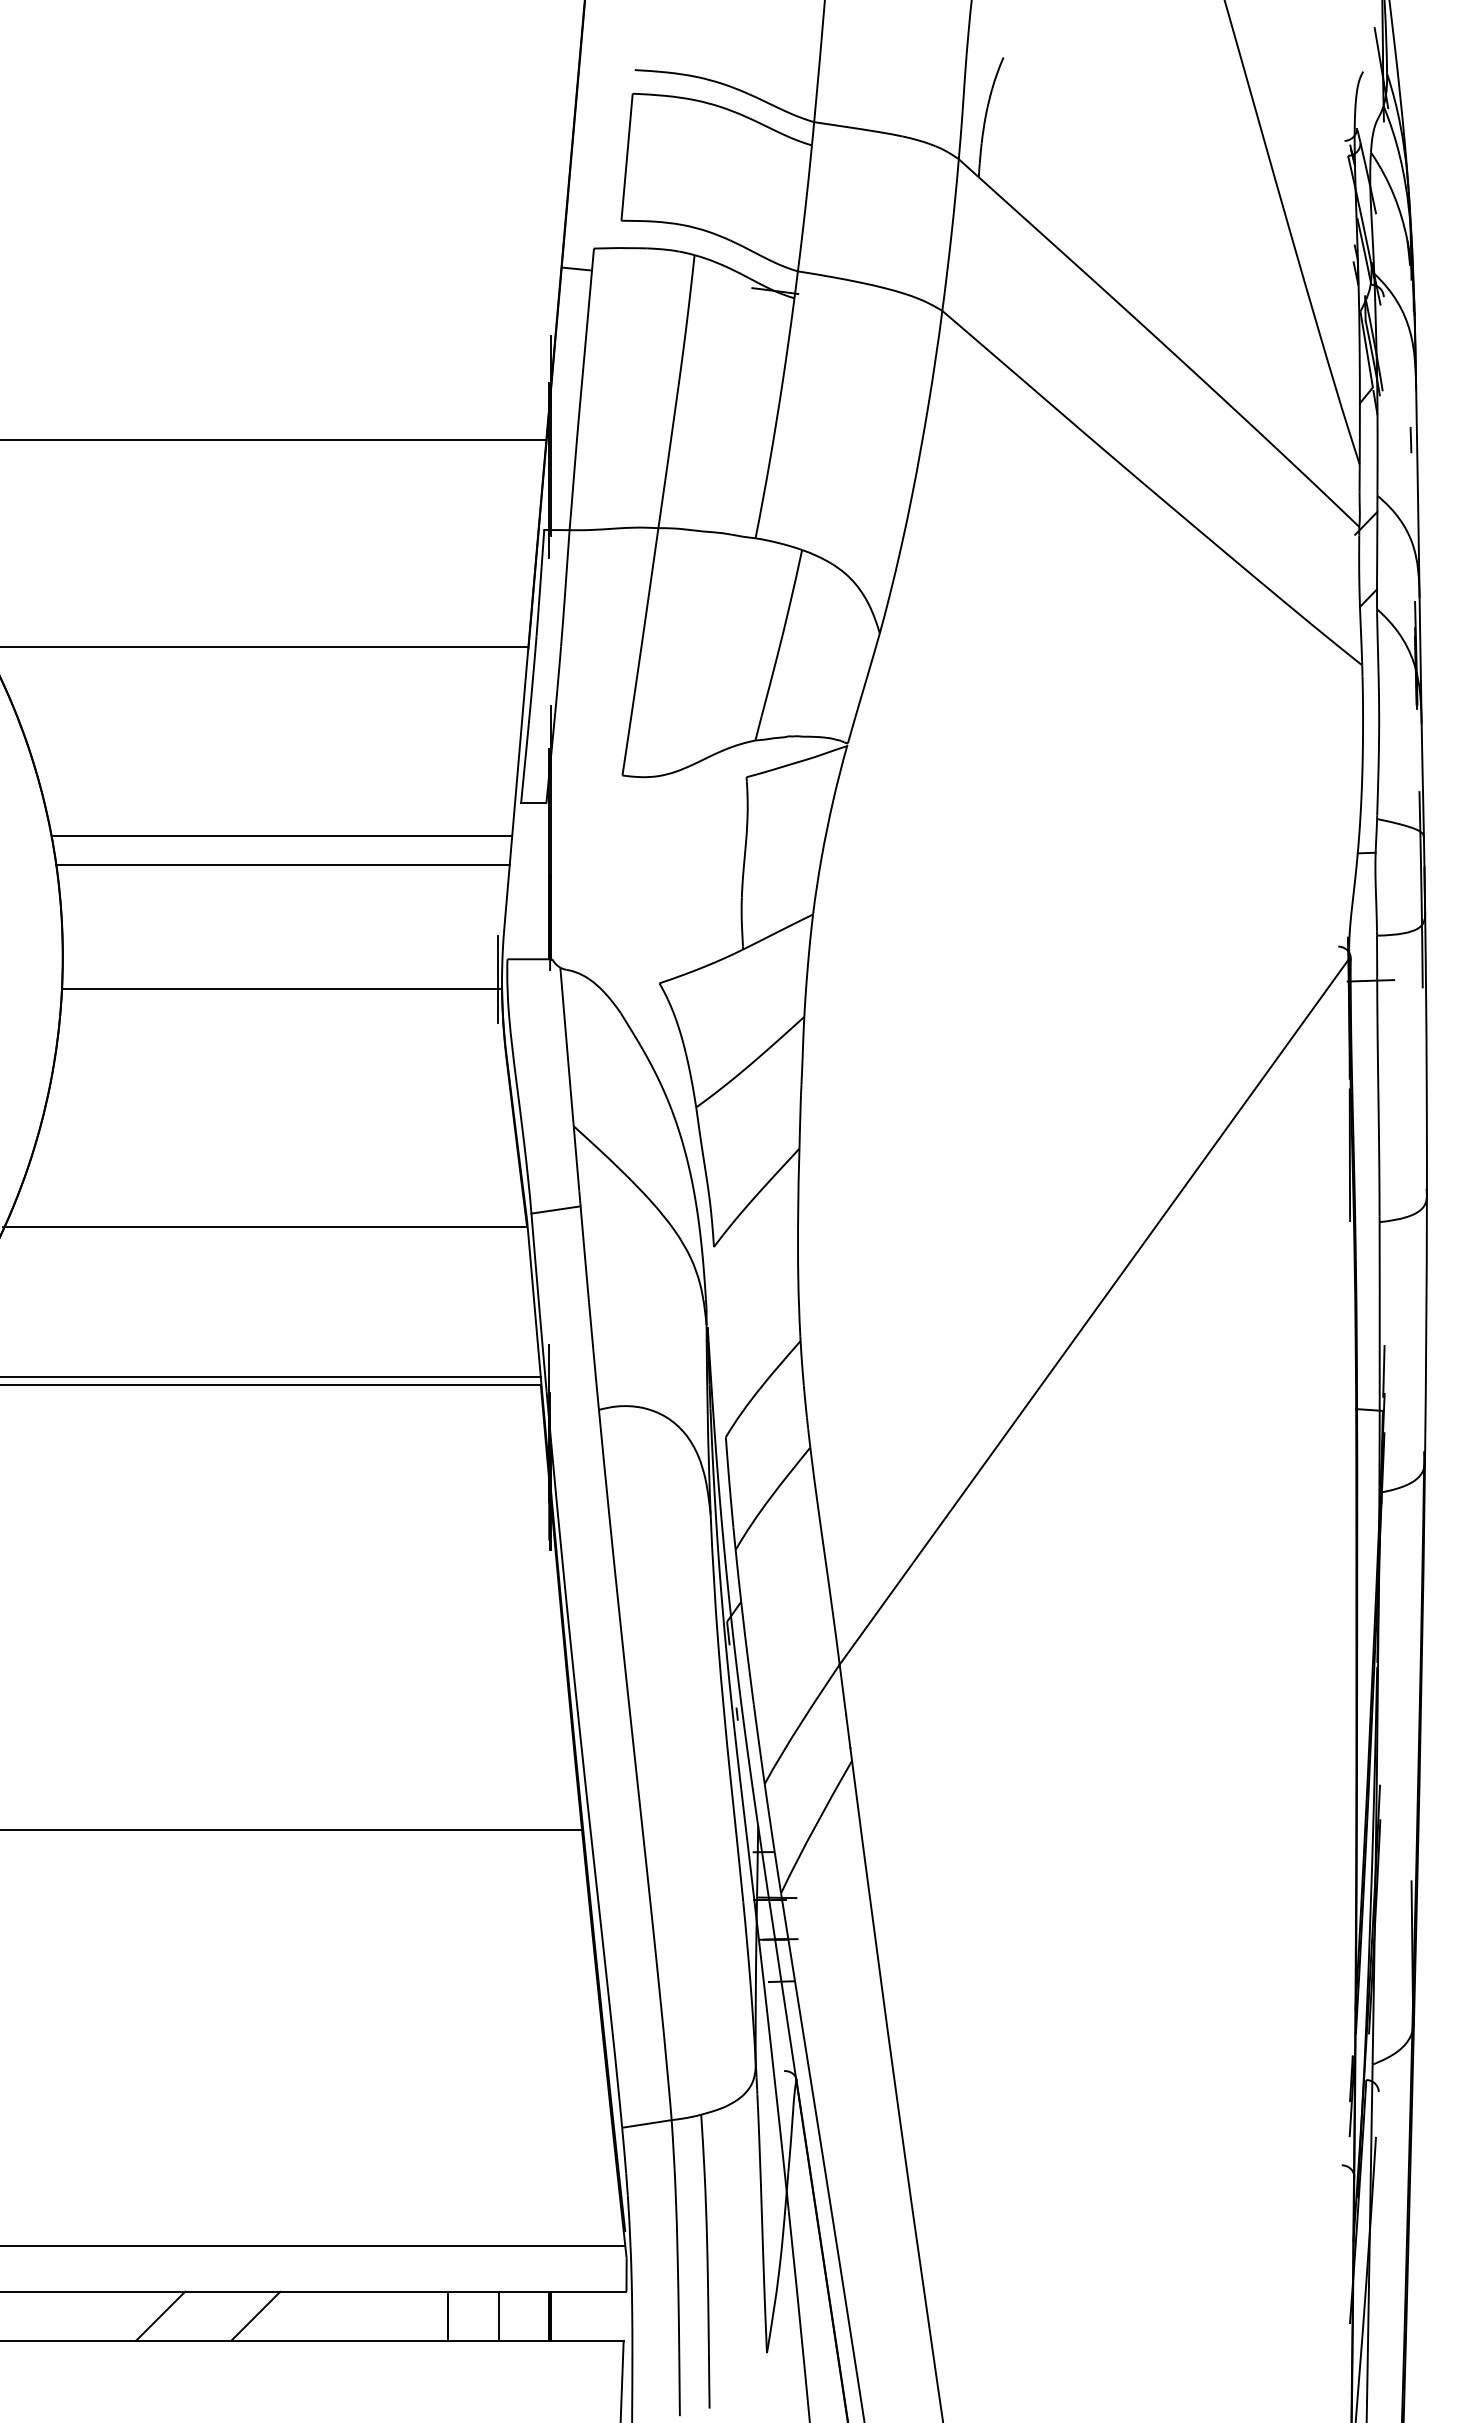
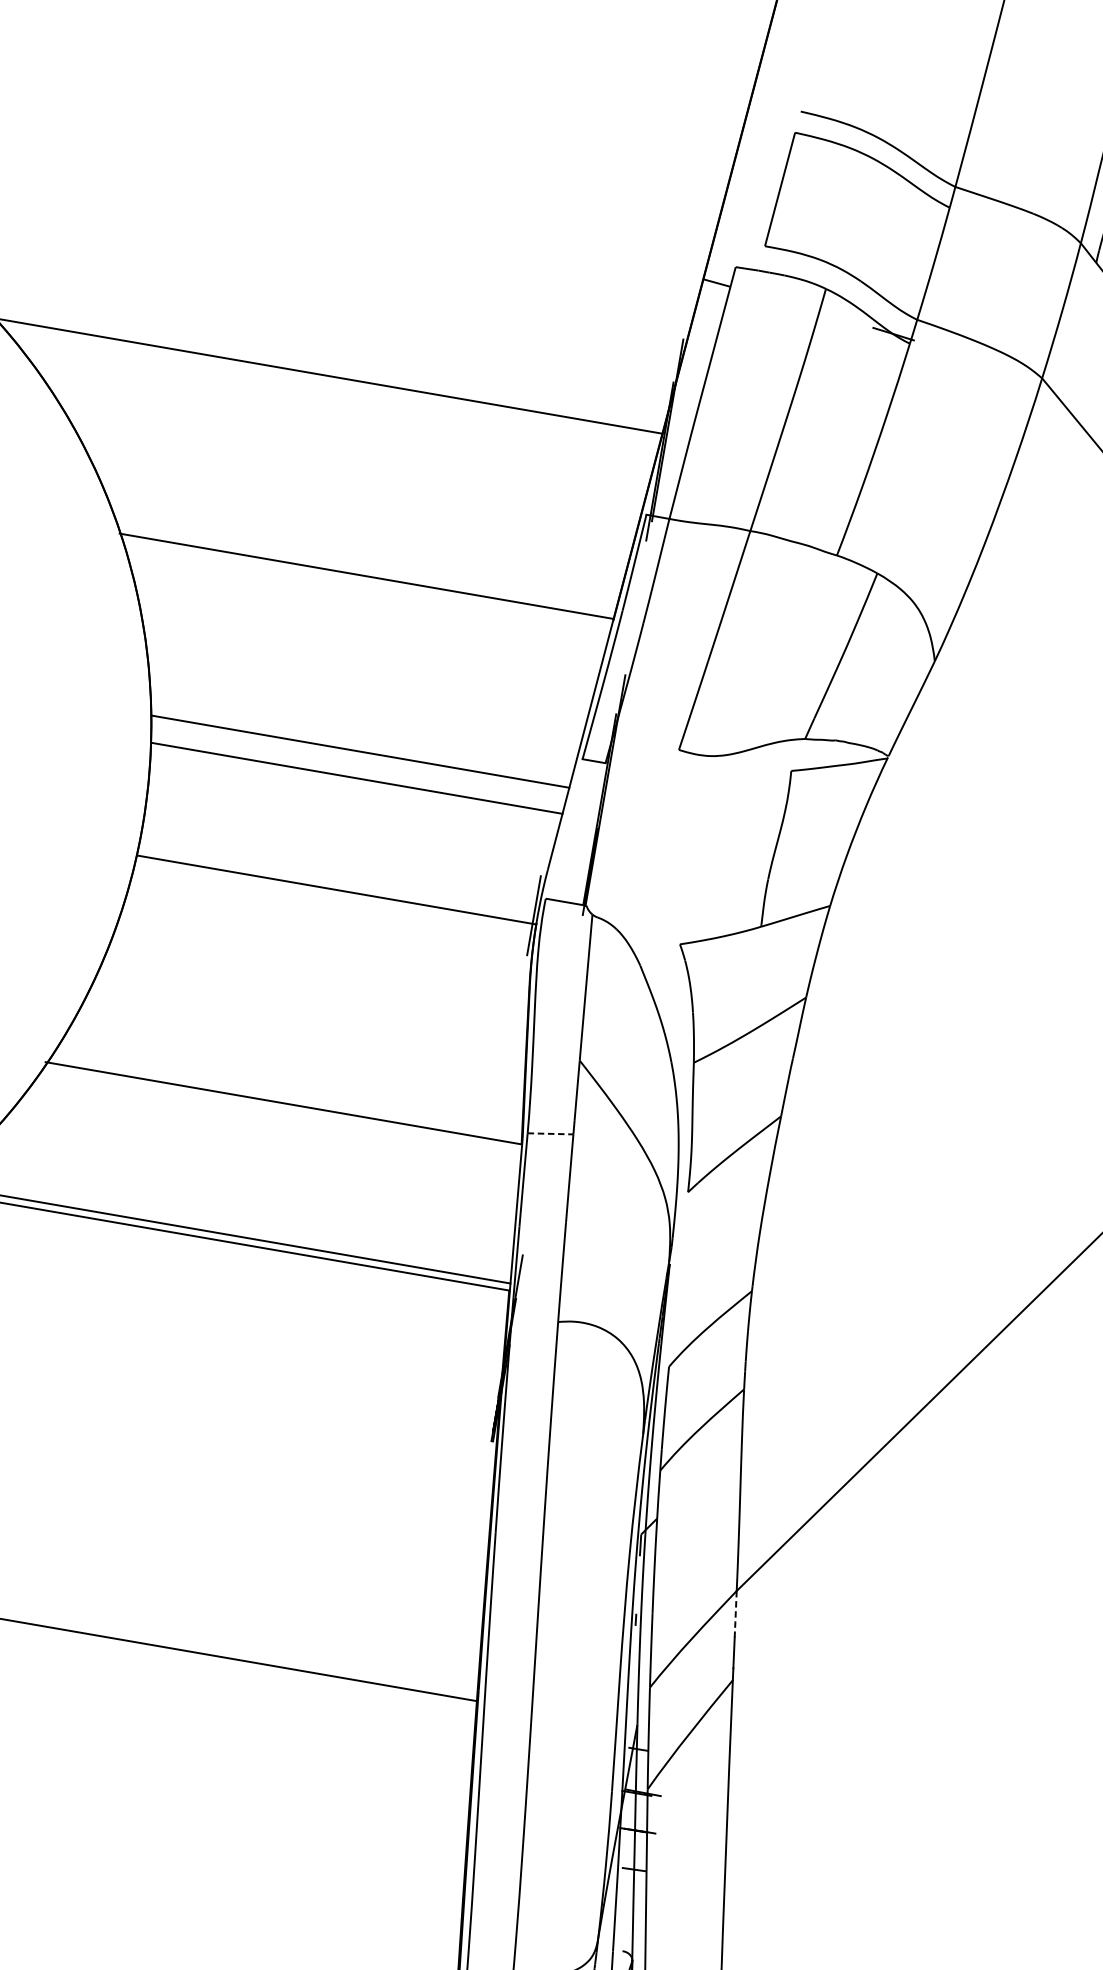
line: (556, 1209) -> (551, 1133), solid -> dashed
line: (842, 1690) -> (735, 1614), solid -> dashed

